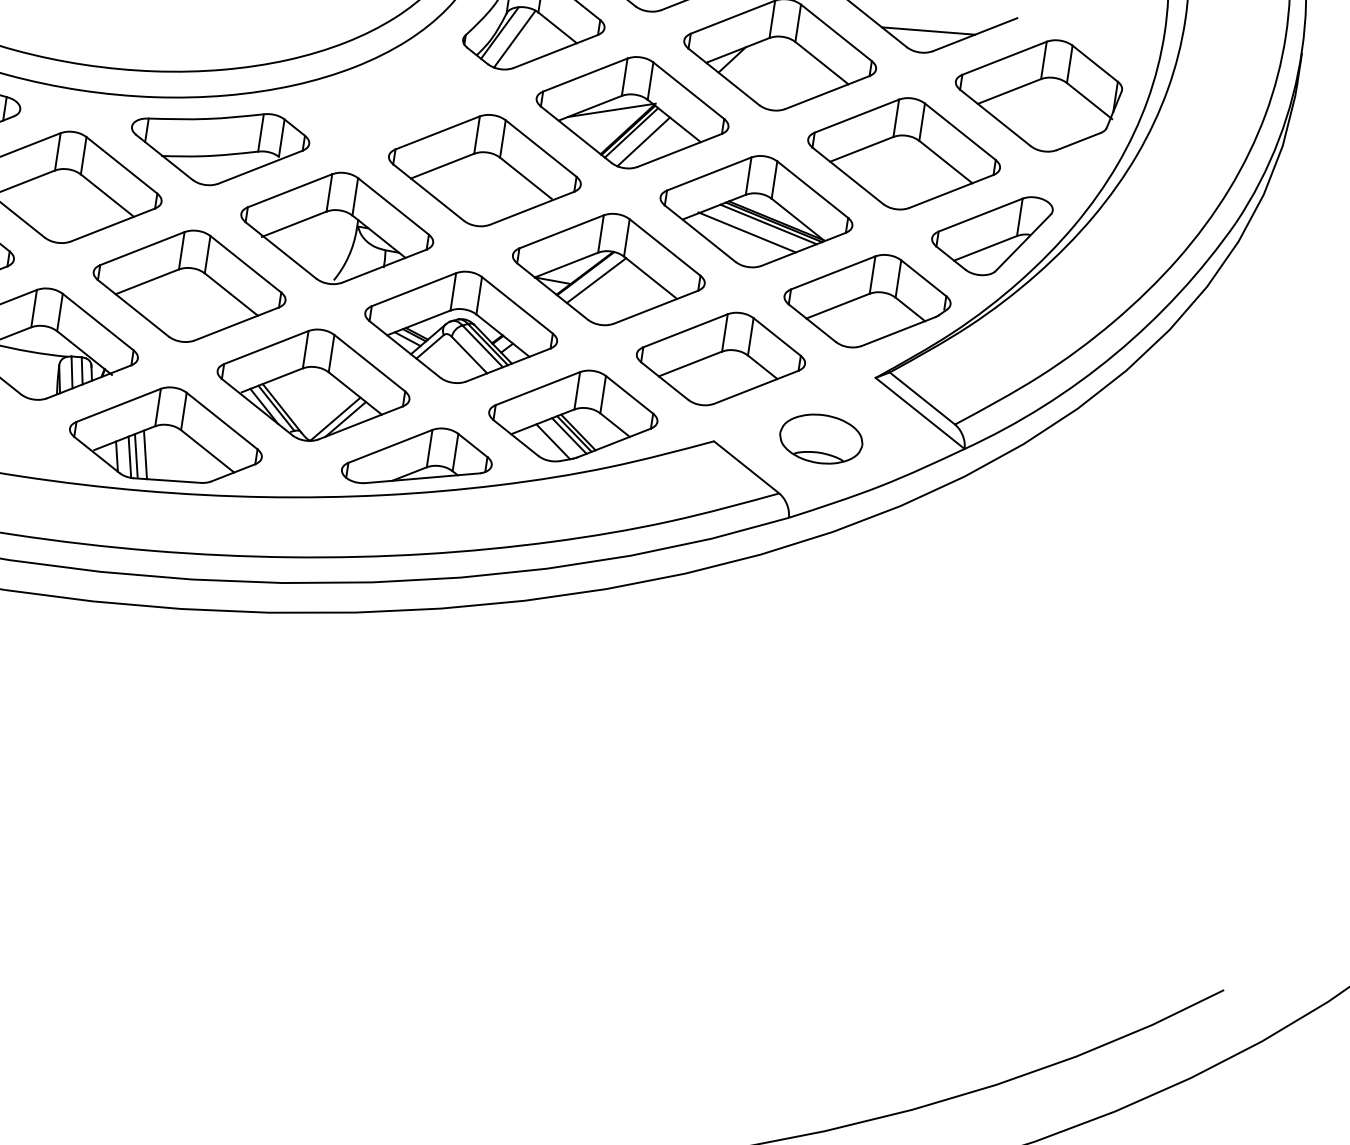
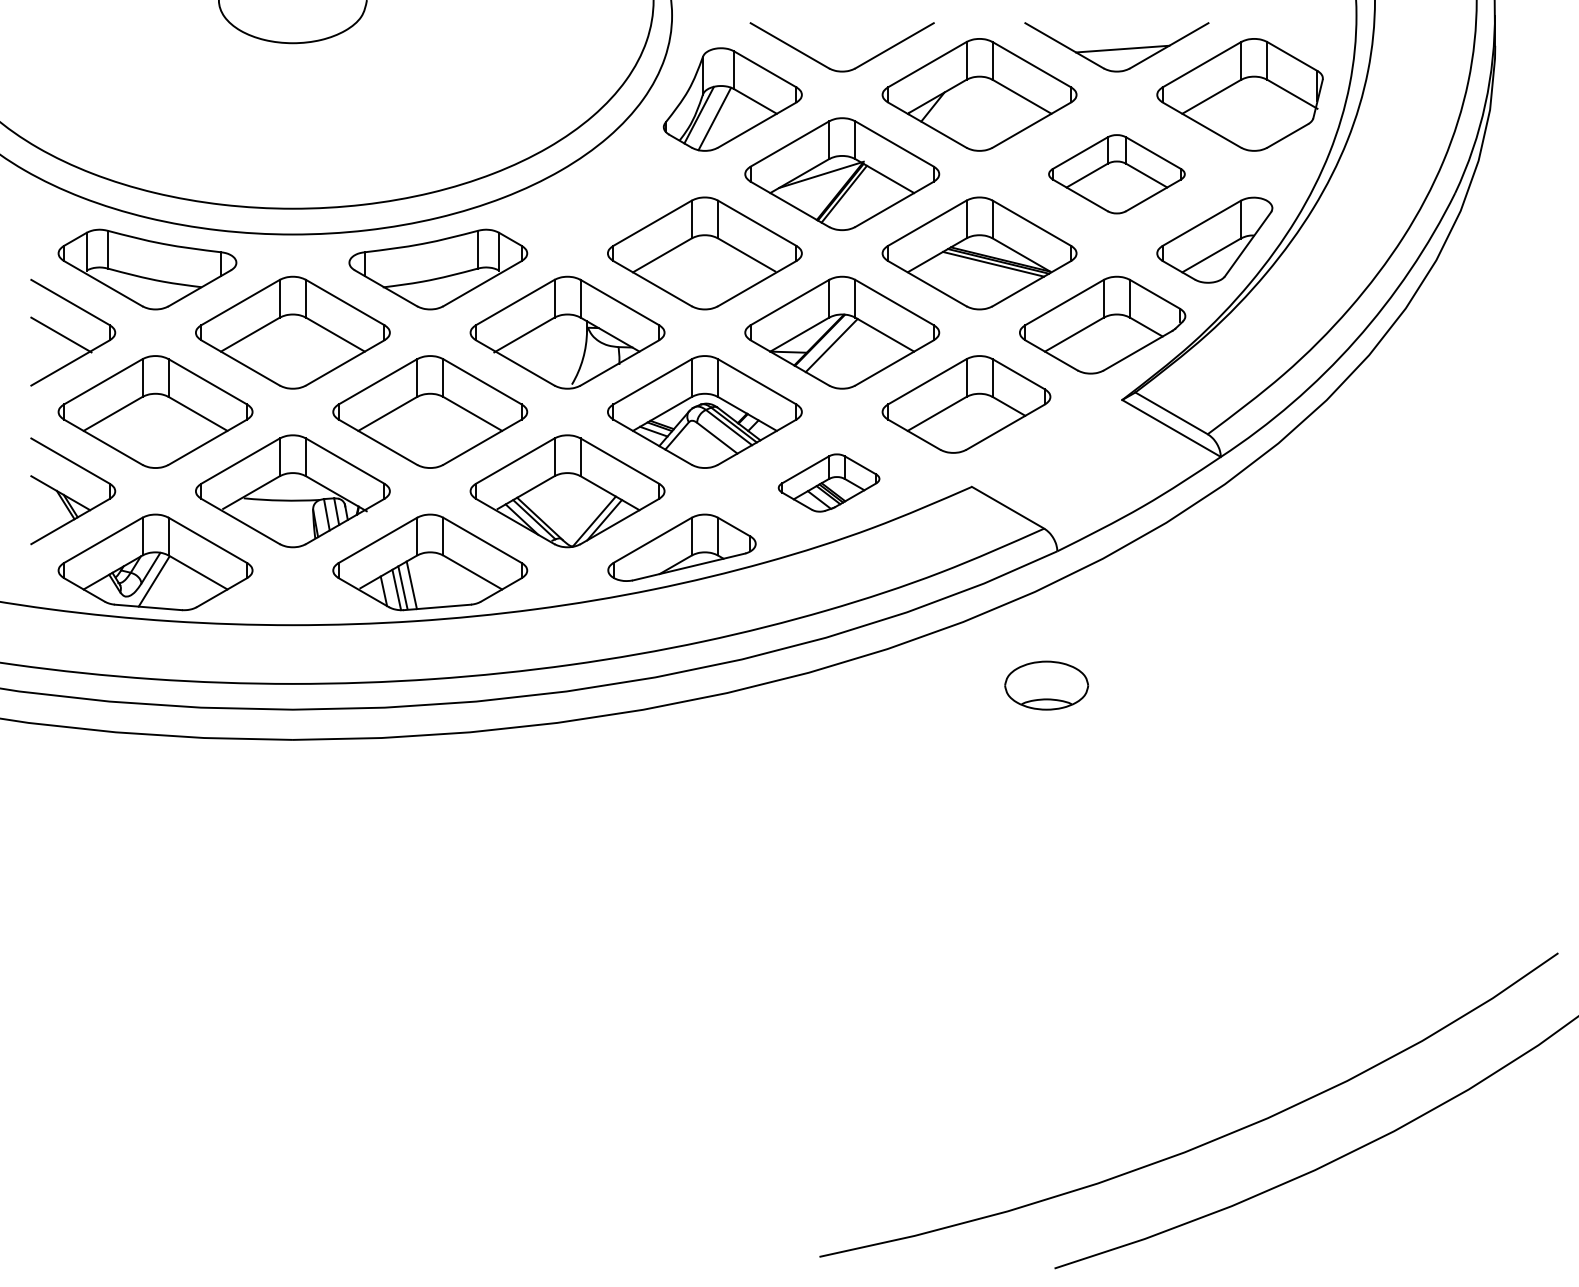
line: (643, 142) -> (857, 201), removed
part: (903, 154) -> (1116, 174), size x0.7
line: (747, 231) -> (973, 274), removed
part: (572, 415) -> (828, 482), size x0.6
part: (821, 438) -> (1046, 685), moved

